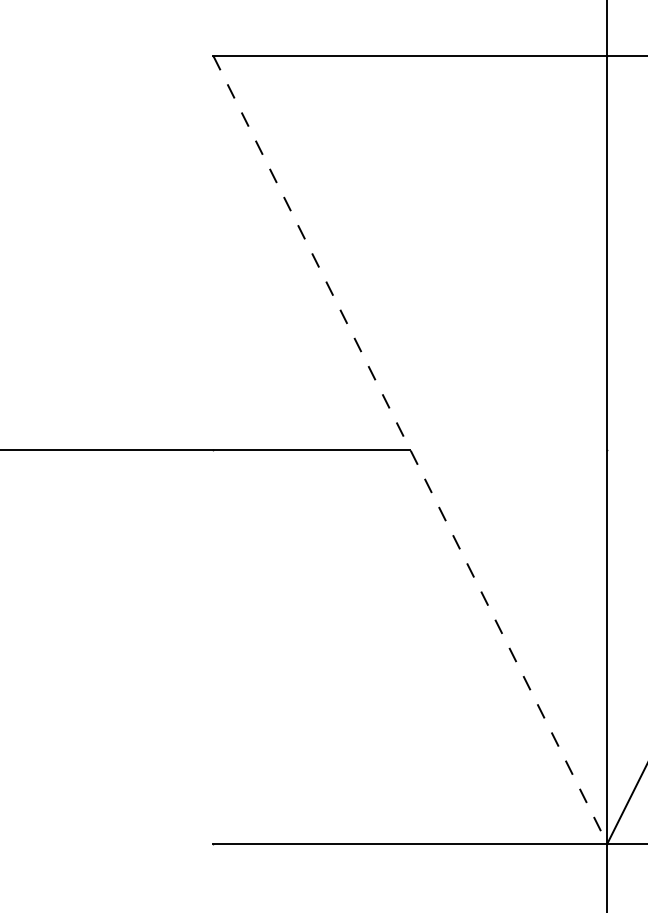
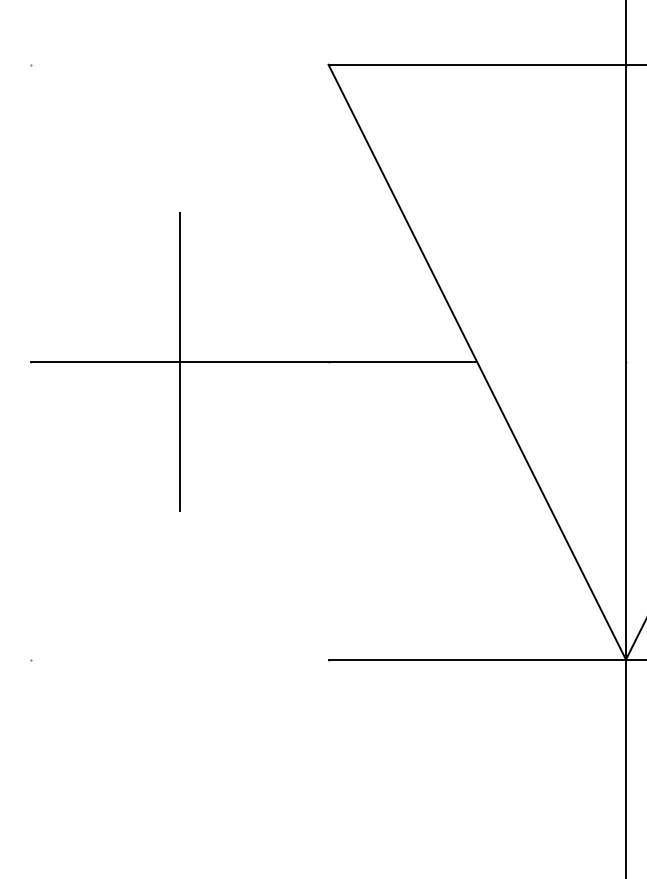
line: (16, 449) -> (179, 361), added
line: (410, 450) -> (477, 362), dashed -> solid

